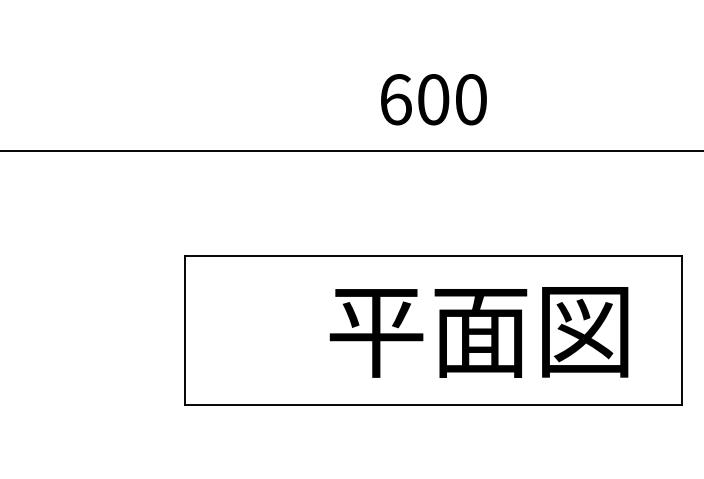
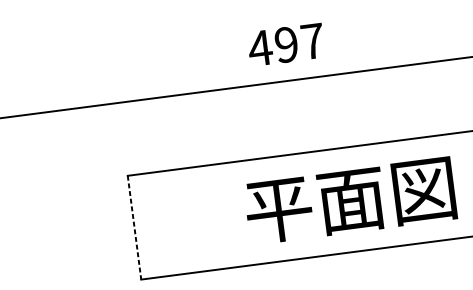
text: (432, 99) -> (285, 44), 600 -> 497
line: (184, 330) -> (134, 227), solid -> dashed
text: (478, 332) -> (350, 201), moved

